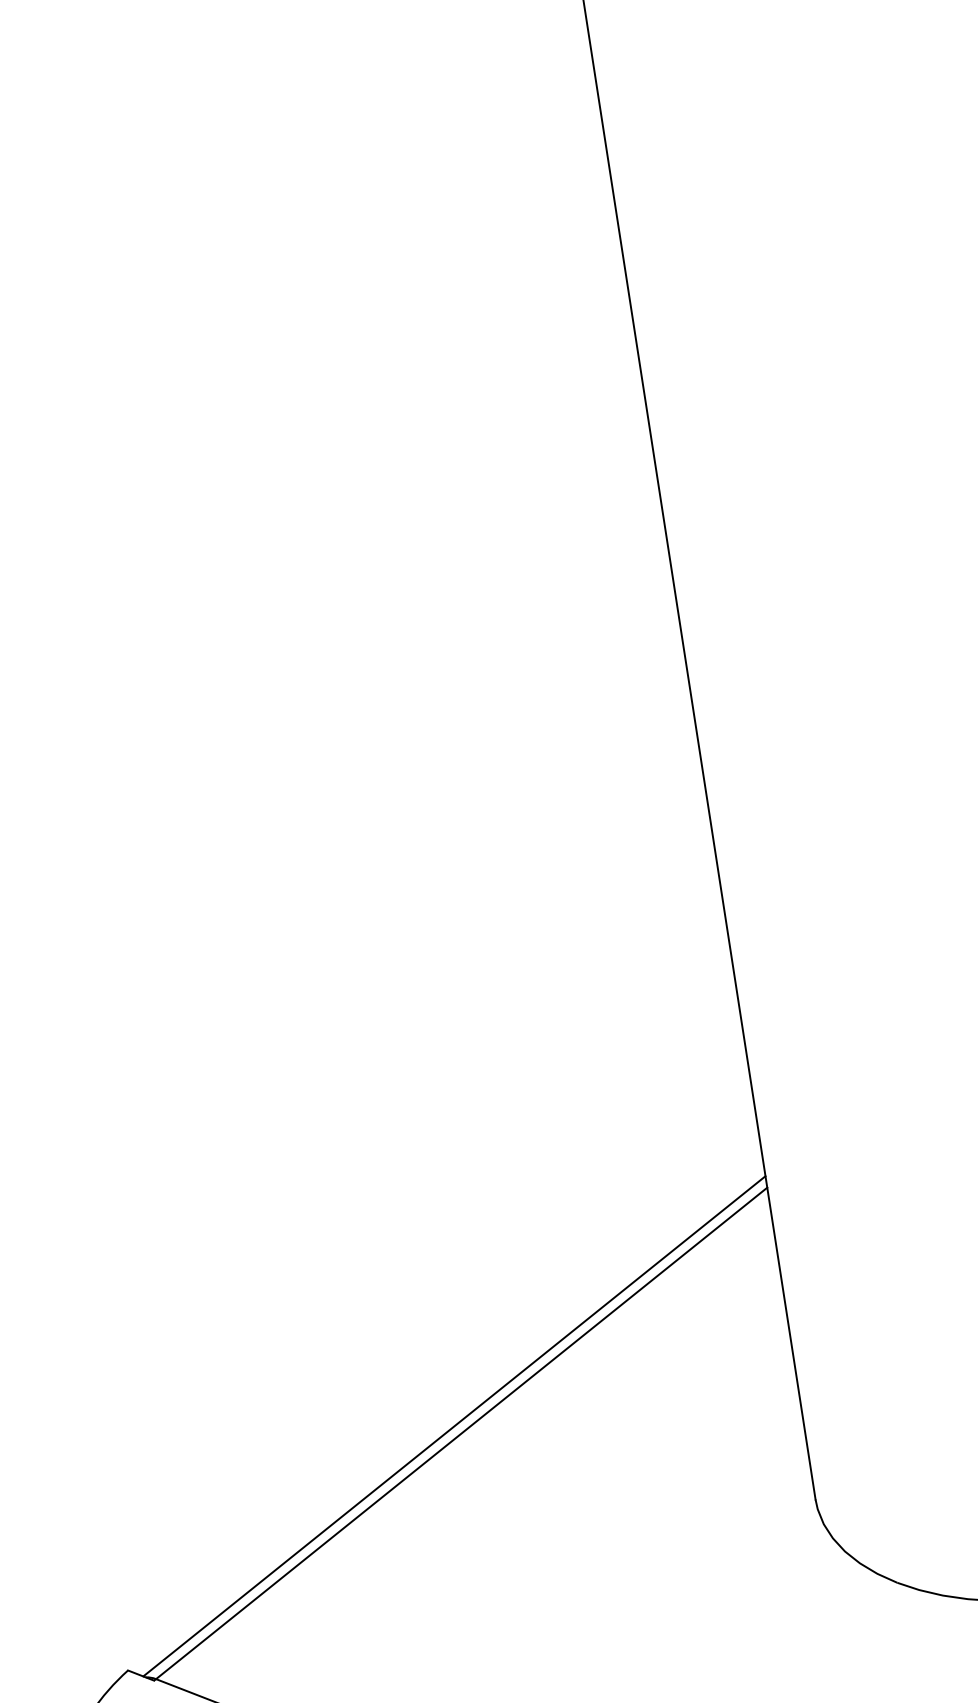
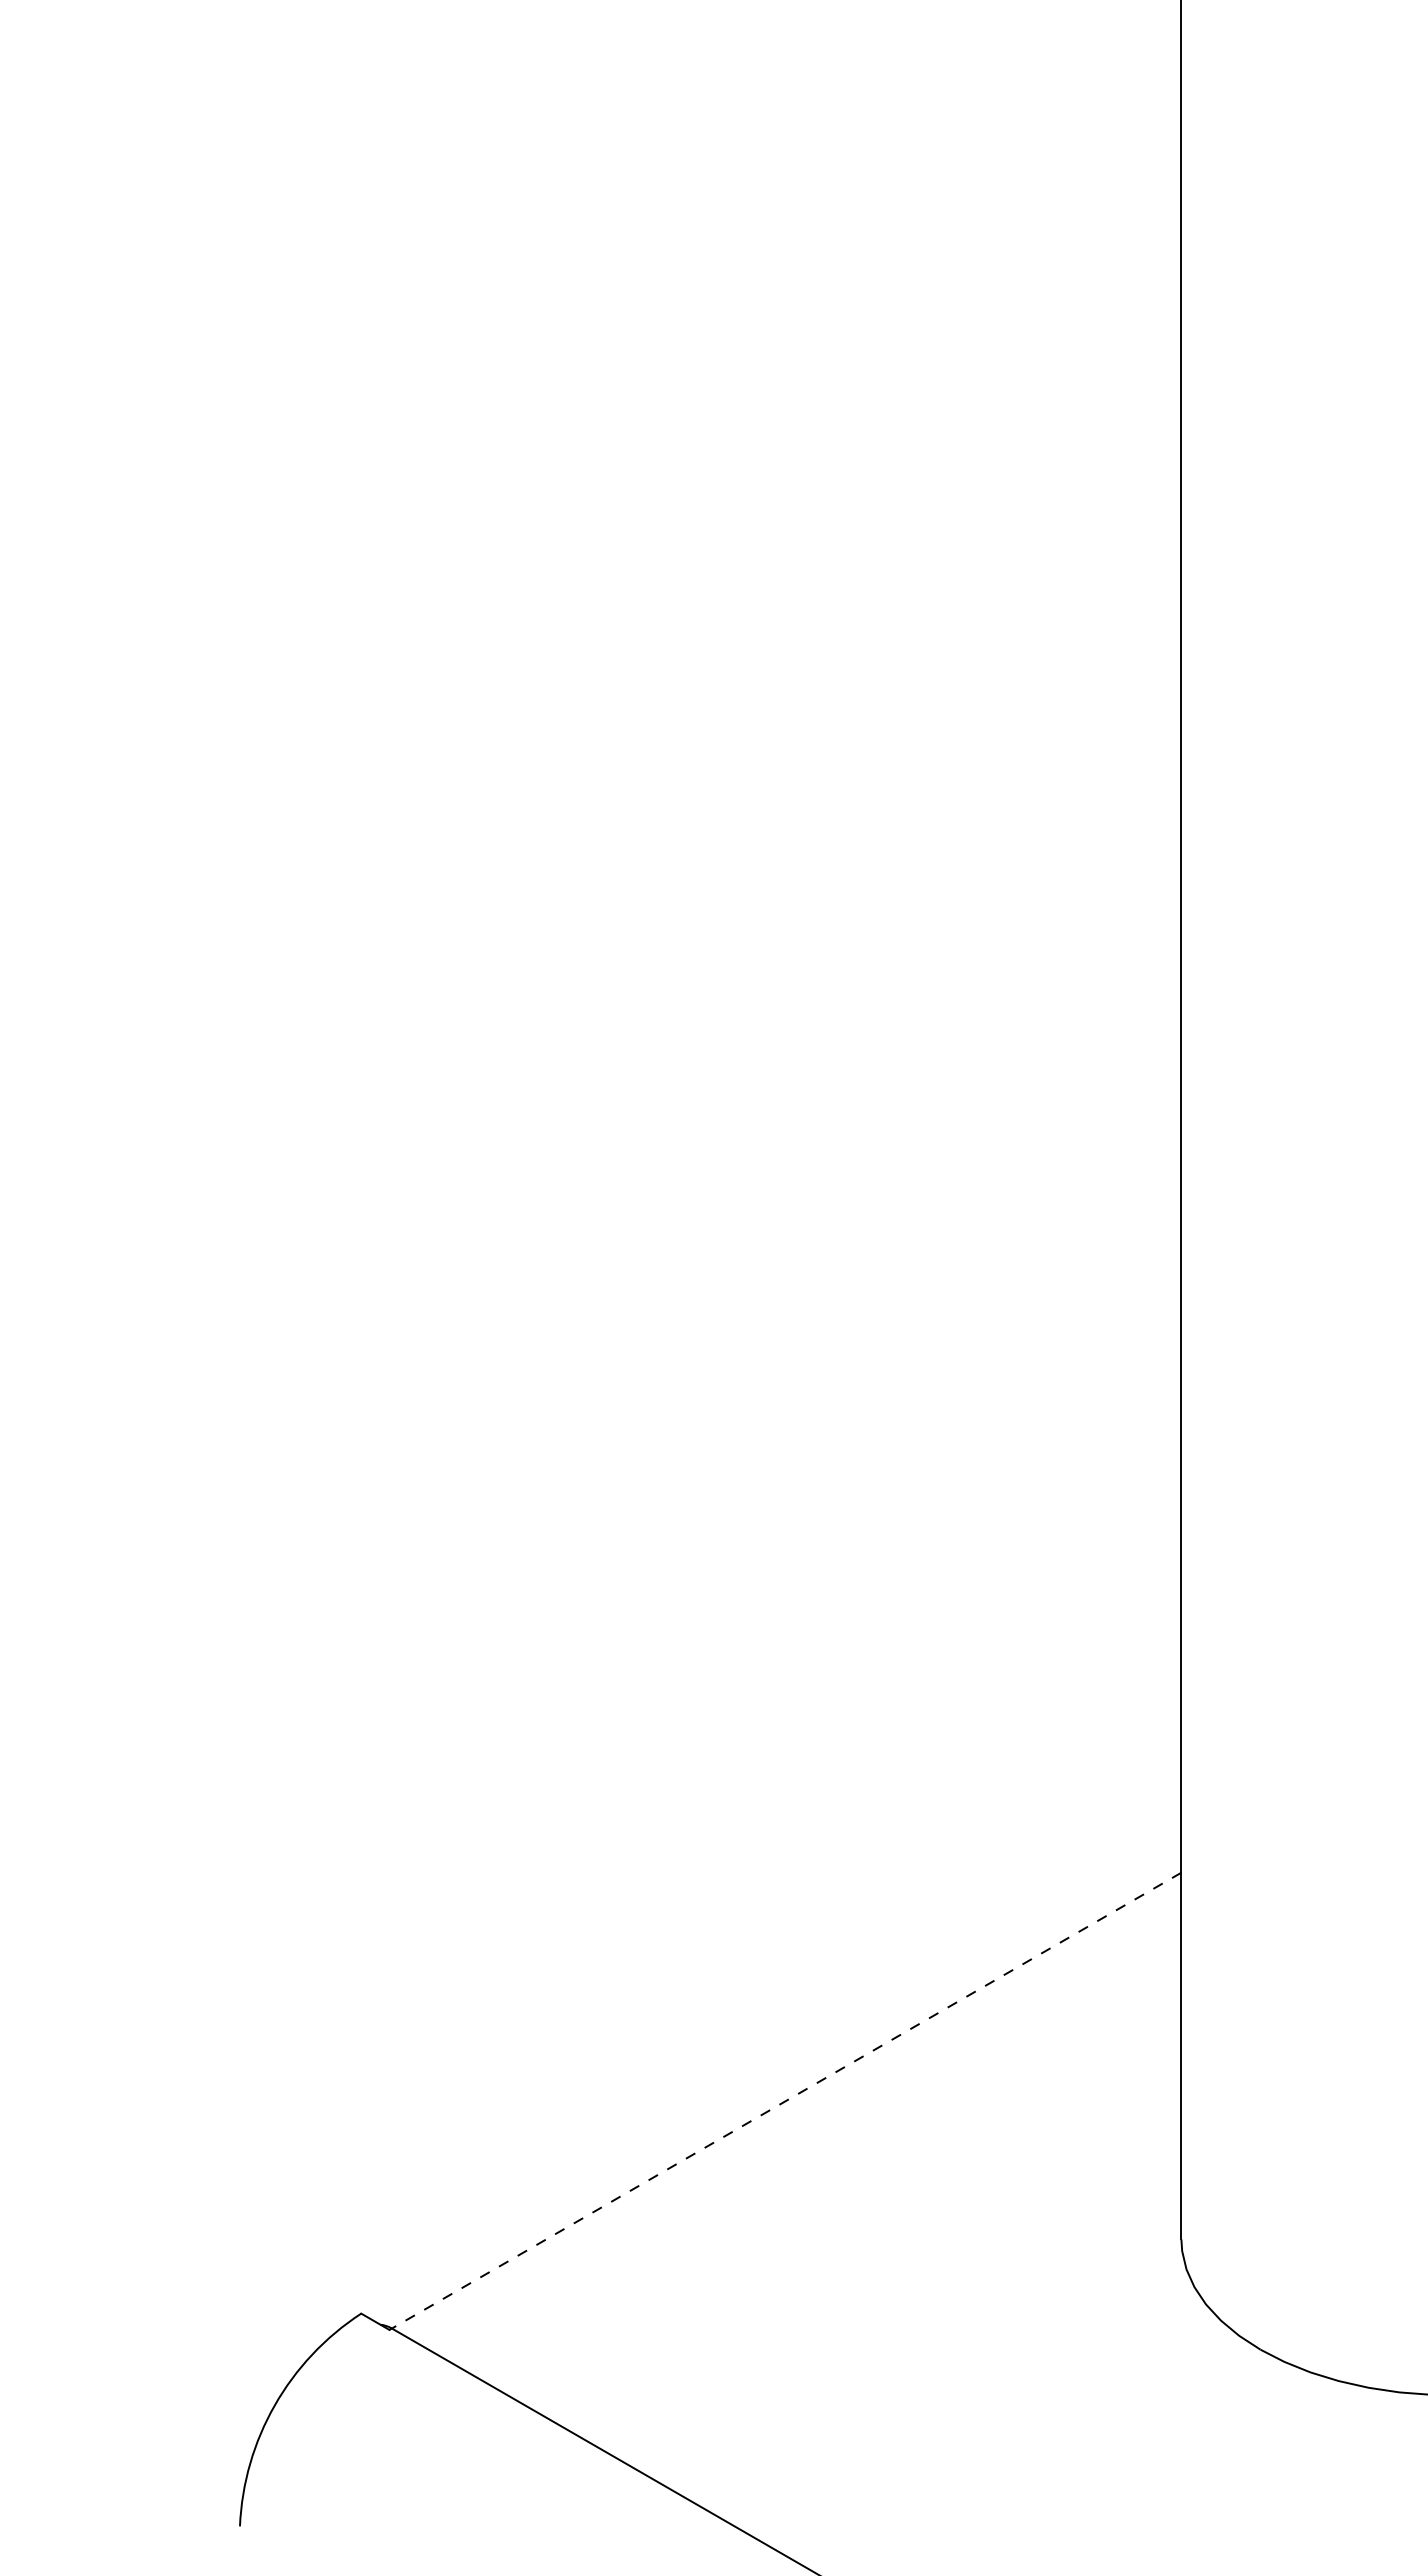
line: (454, 1426) -> (779, 2091), removed
line: (461, 1433) -> (786, 2100), solid -> dashed

